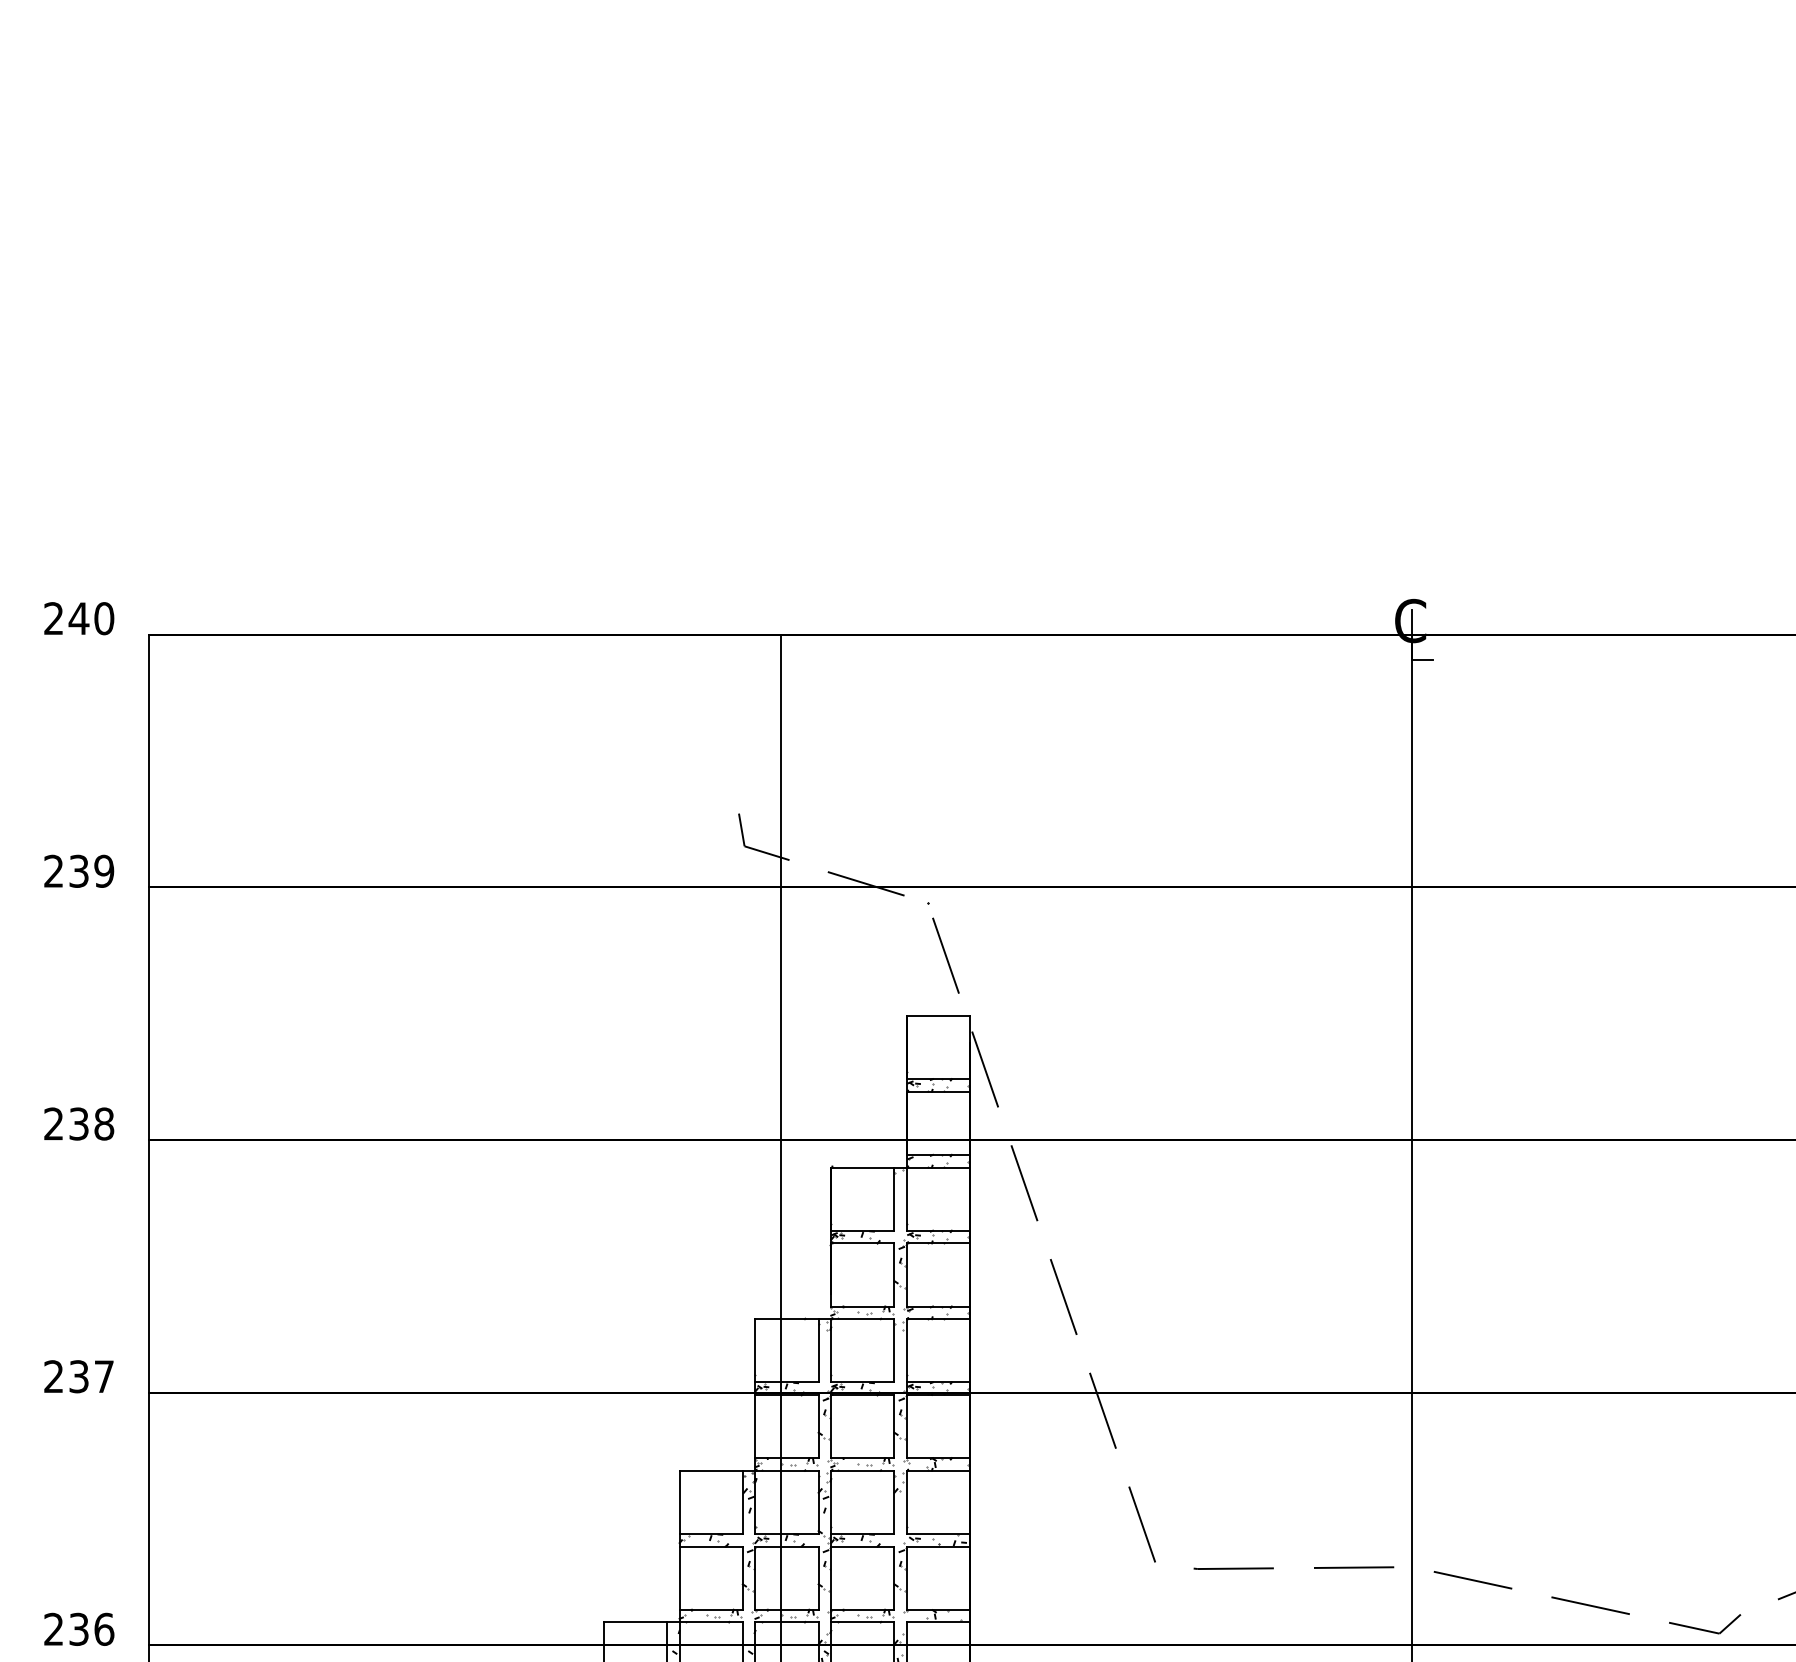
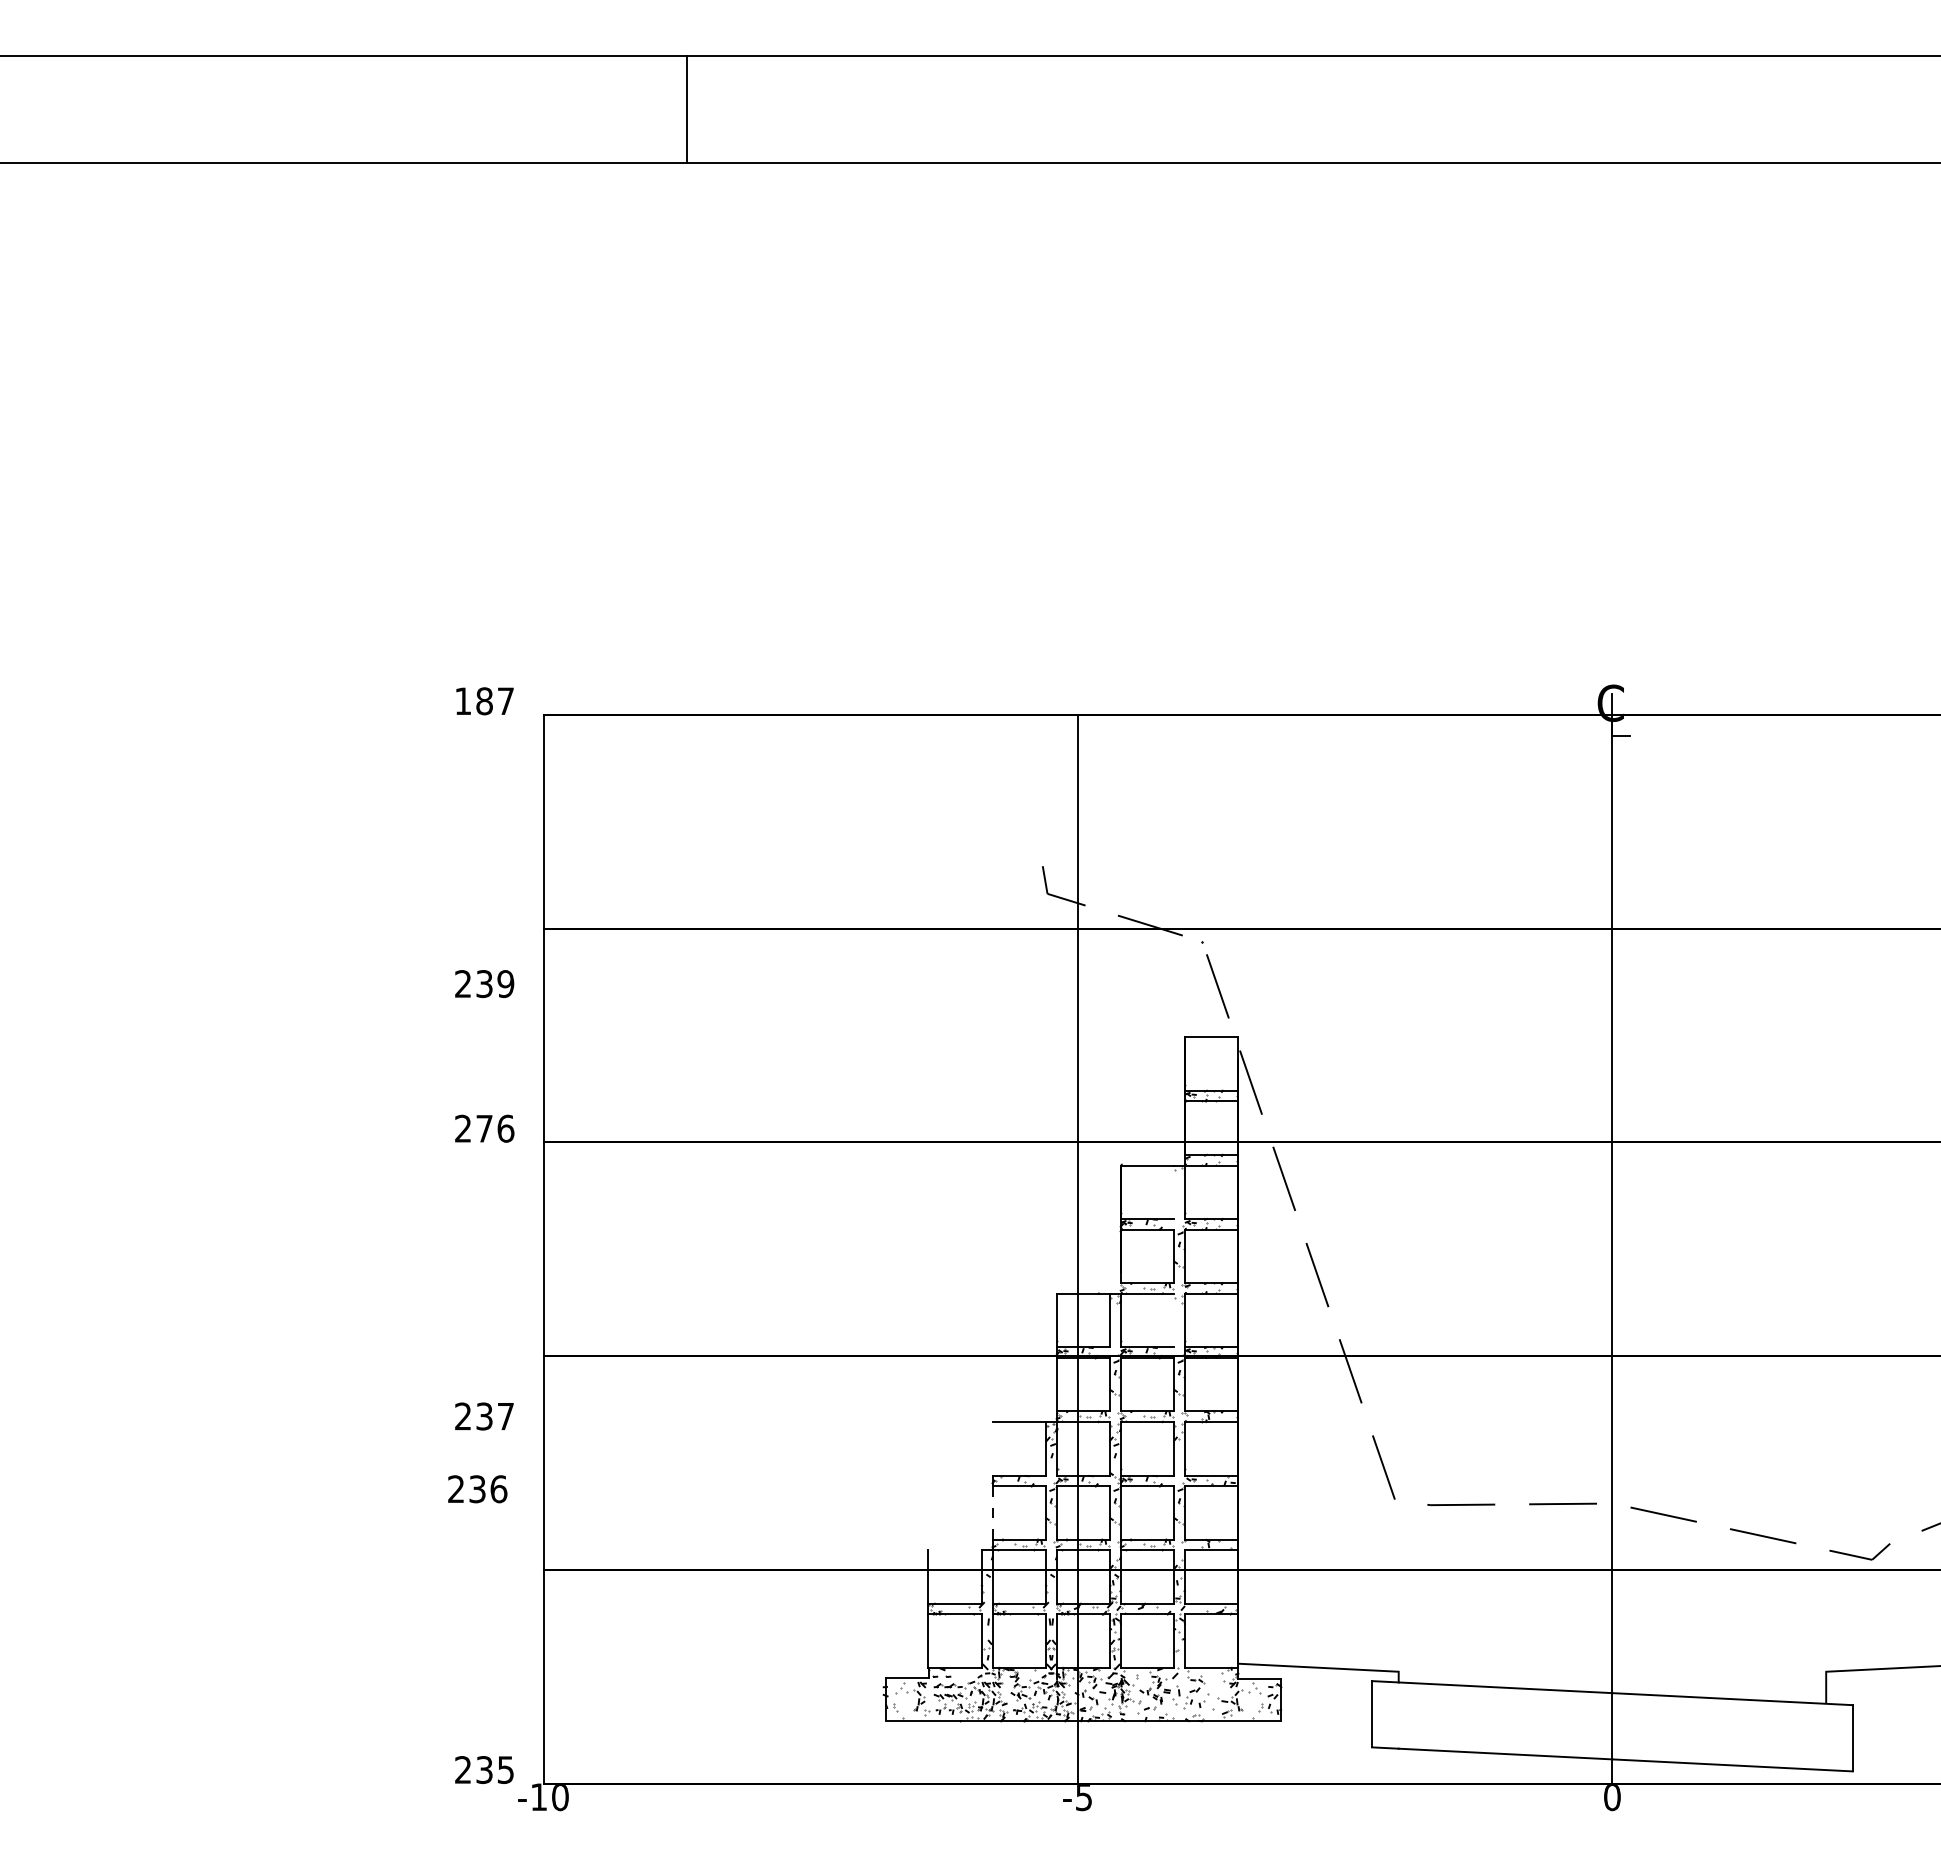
text: (78, 618) -> (484, 701), 240 -> 187
text: (78, 871) -> (484, 984), moved
text: (91, 1123) -> (495, 1128), 238 -> 276
line: (894, 1199) -> (1174, 1192), removed
line: (894, 1350) -> (1174, 1320), removed
text: (78, 1376) -> (484, 1416), moved
line: (679, 1502) -> (992, 1448), removed
line: (679, 1577) -> (992, 1512), solid -> dashed
line: (634, 1622) -> (954, 1550), removed
text: (78, 1629) -> (477, 1489), moved

